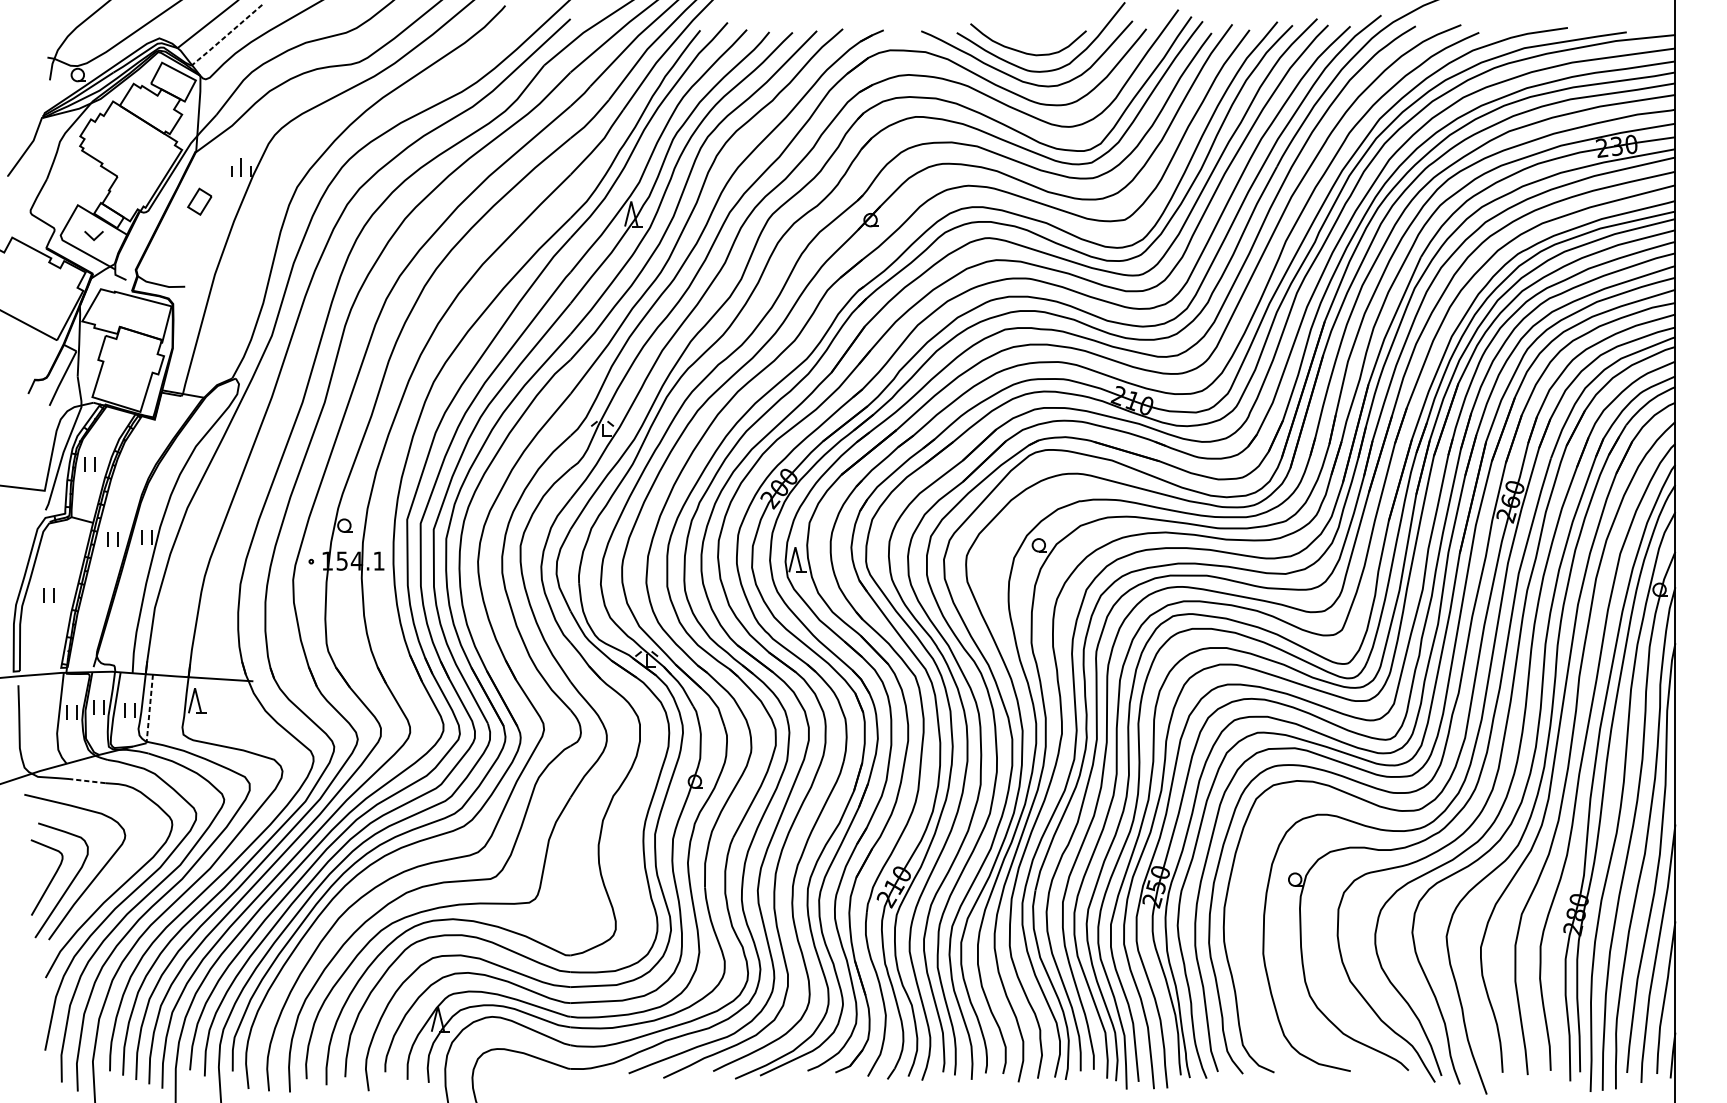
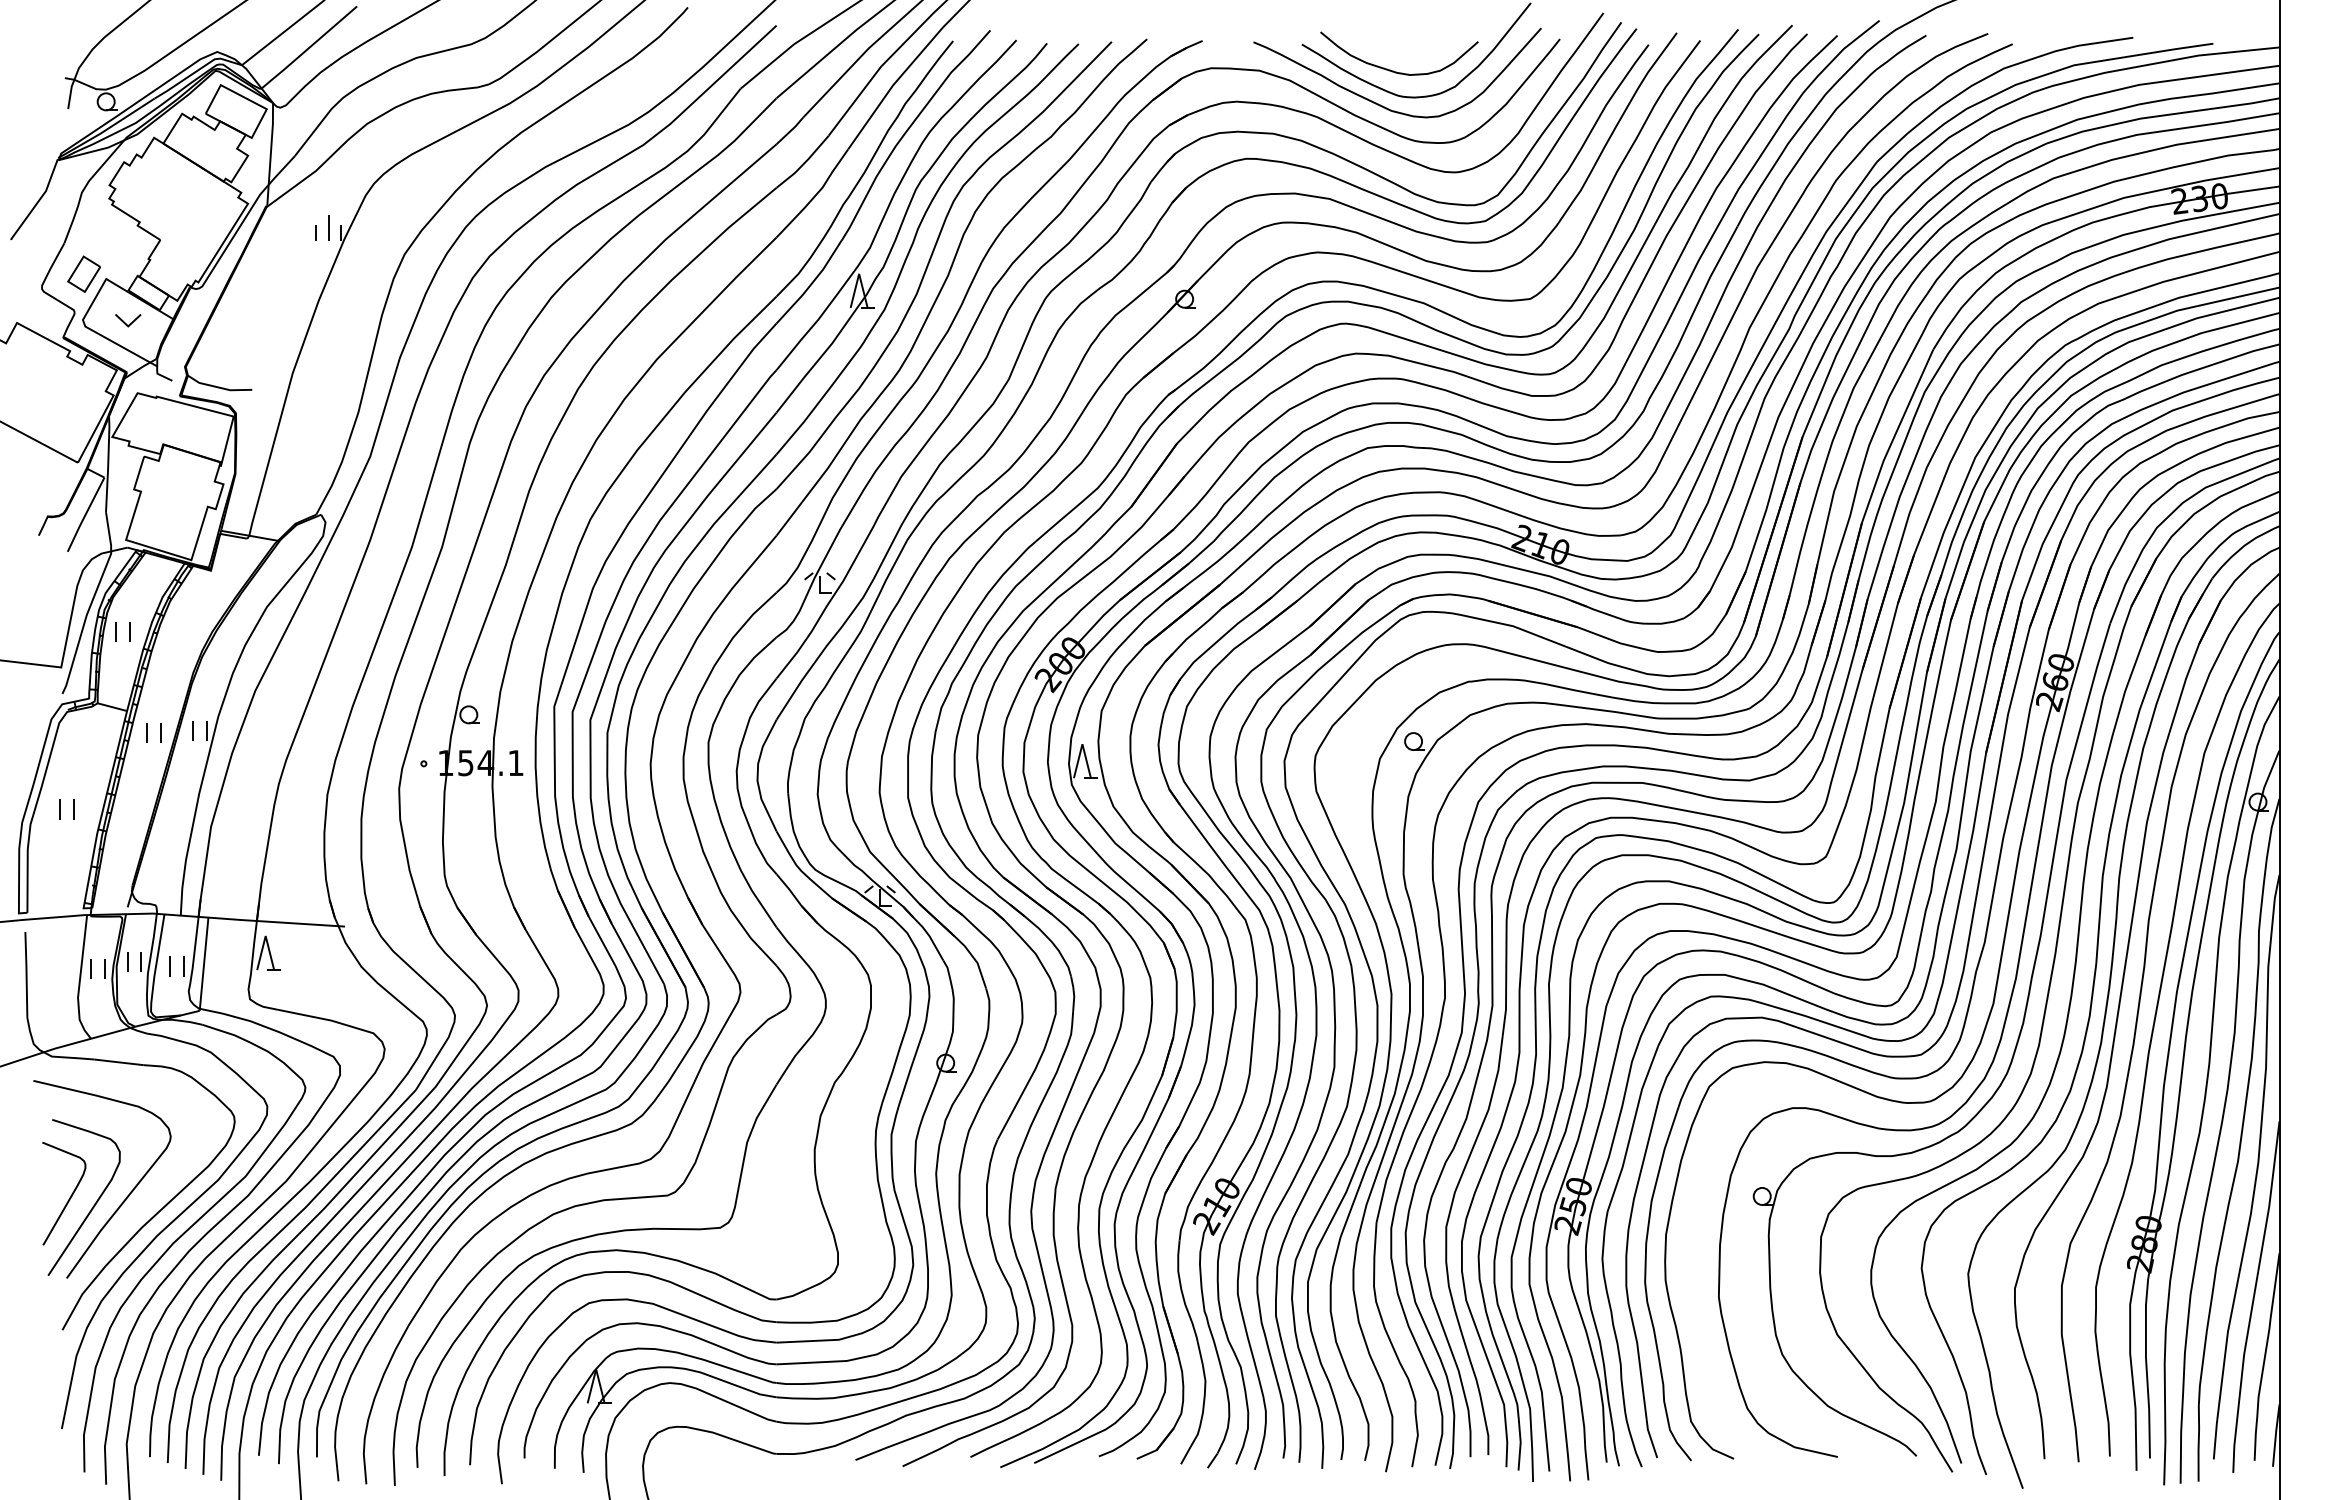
line: (226, 35) -> (308, 48), dashed -> solid
part: (199, 201) -> (83, 273), moved
line: (149, 709) -> (203, 965), dashed -> solid
line: (86, 781) -> (118, 1062), dashed -> solid

